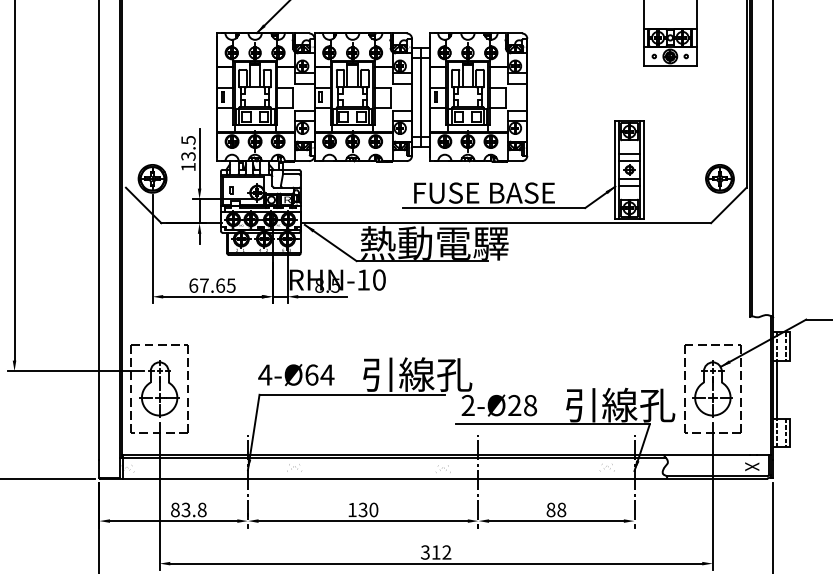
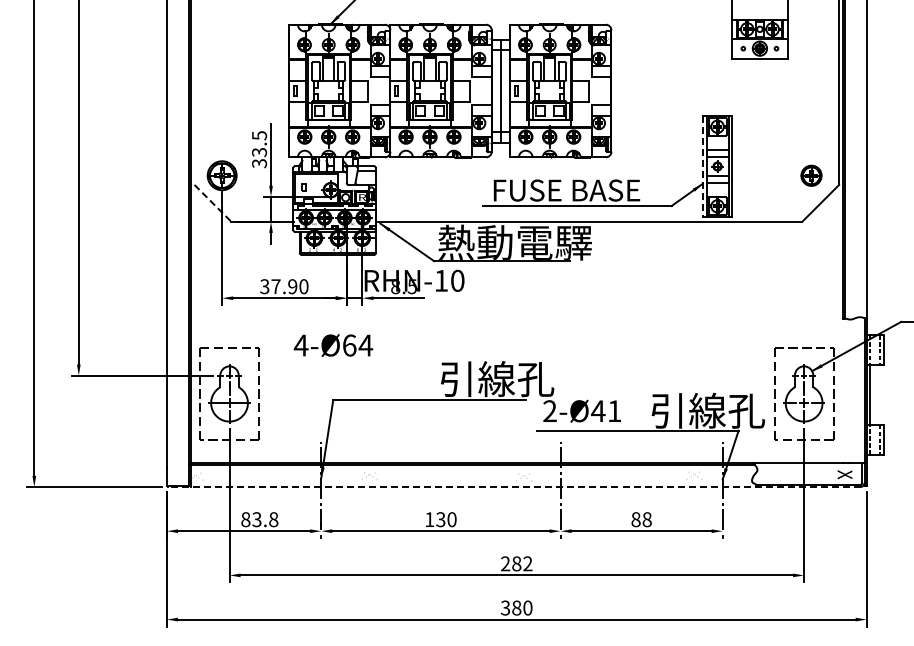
text: (188, 167) -> (259, 163), 13.5 -> 33.5
line: (615, 169) -> (702, 166), solid -> dashed
part: (719, 178) -> (811, 175), size x0.7
line: (144, 205) -> (213, 203), solid -> dashed
text: (212, 285) -> (284, 286), 67.65 -> 37.90
text: (296, 375) -> (333, 345), moved
text: (522, 405) -> (606, 411), 2-Ø28 -> 2-Ø41
line: (433, 478) -> (513, 486), solid -> dashed
text: (430, 552) -> (510, 563), 312 -> 282

